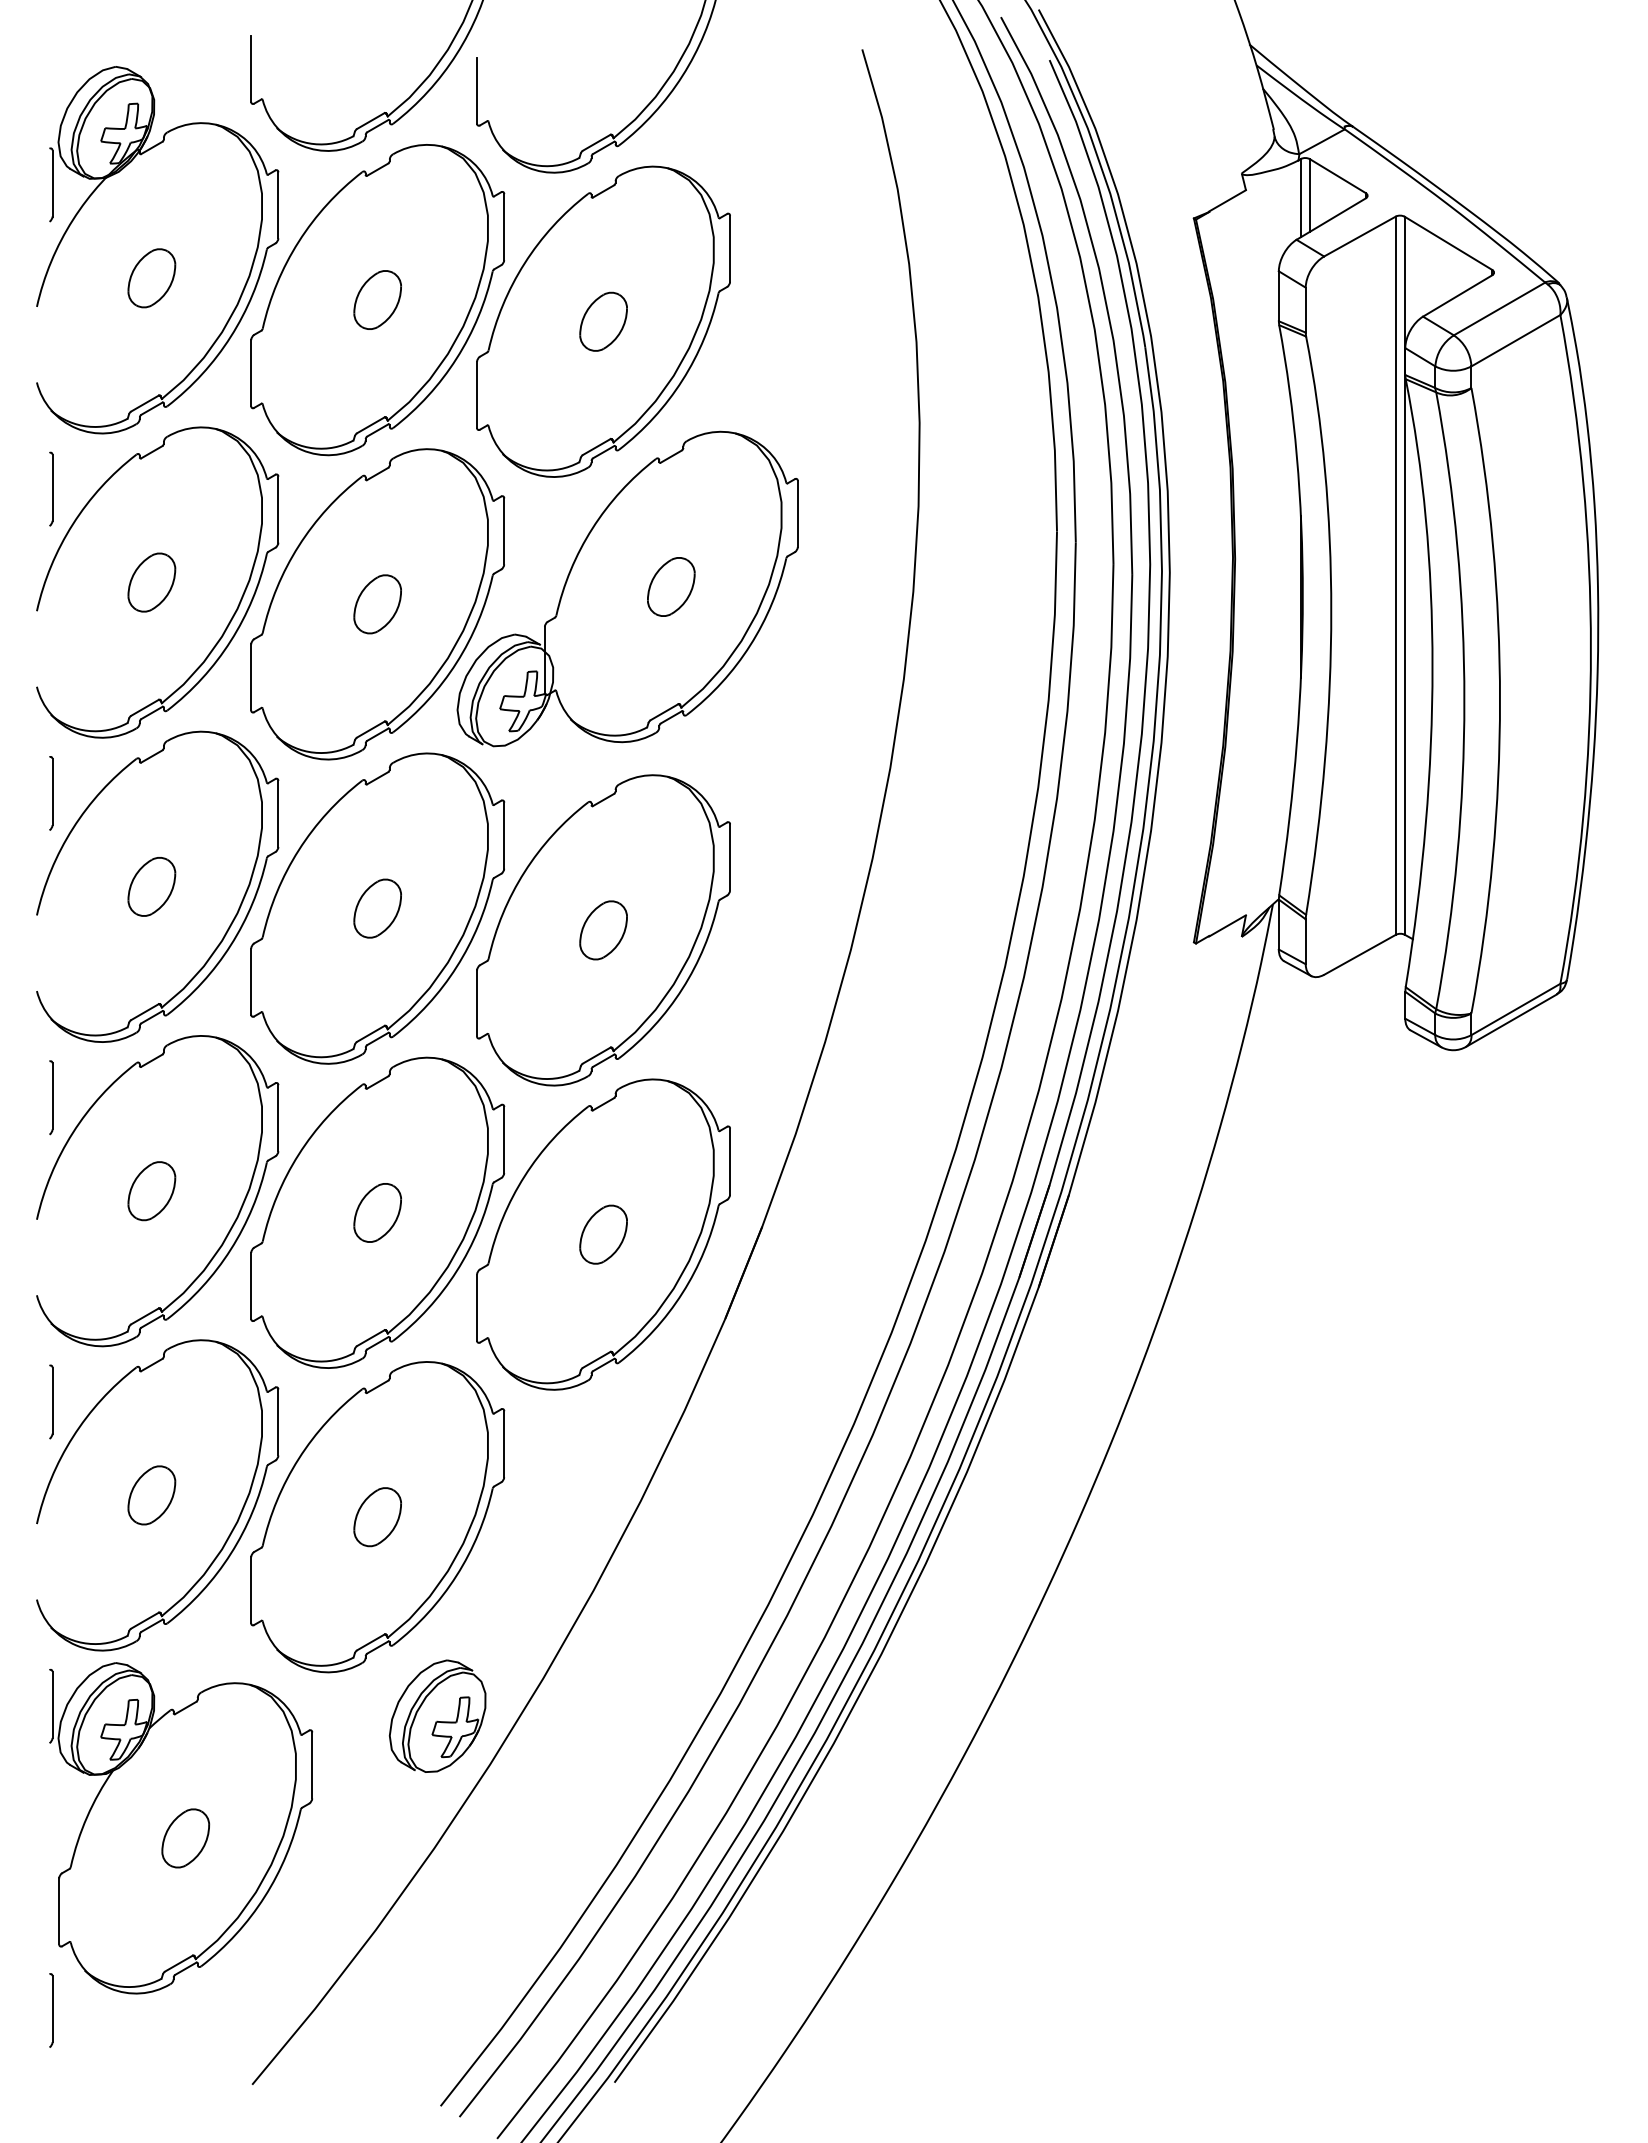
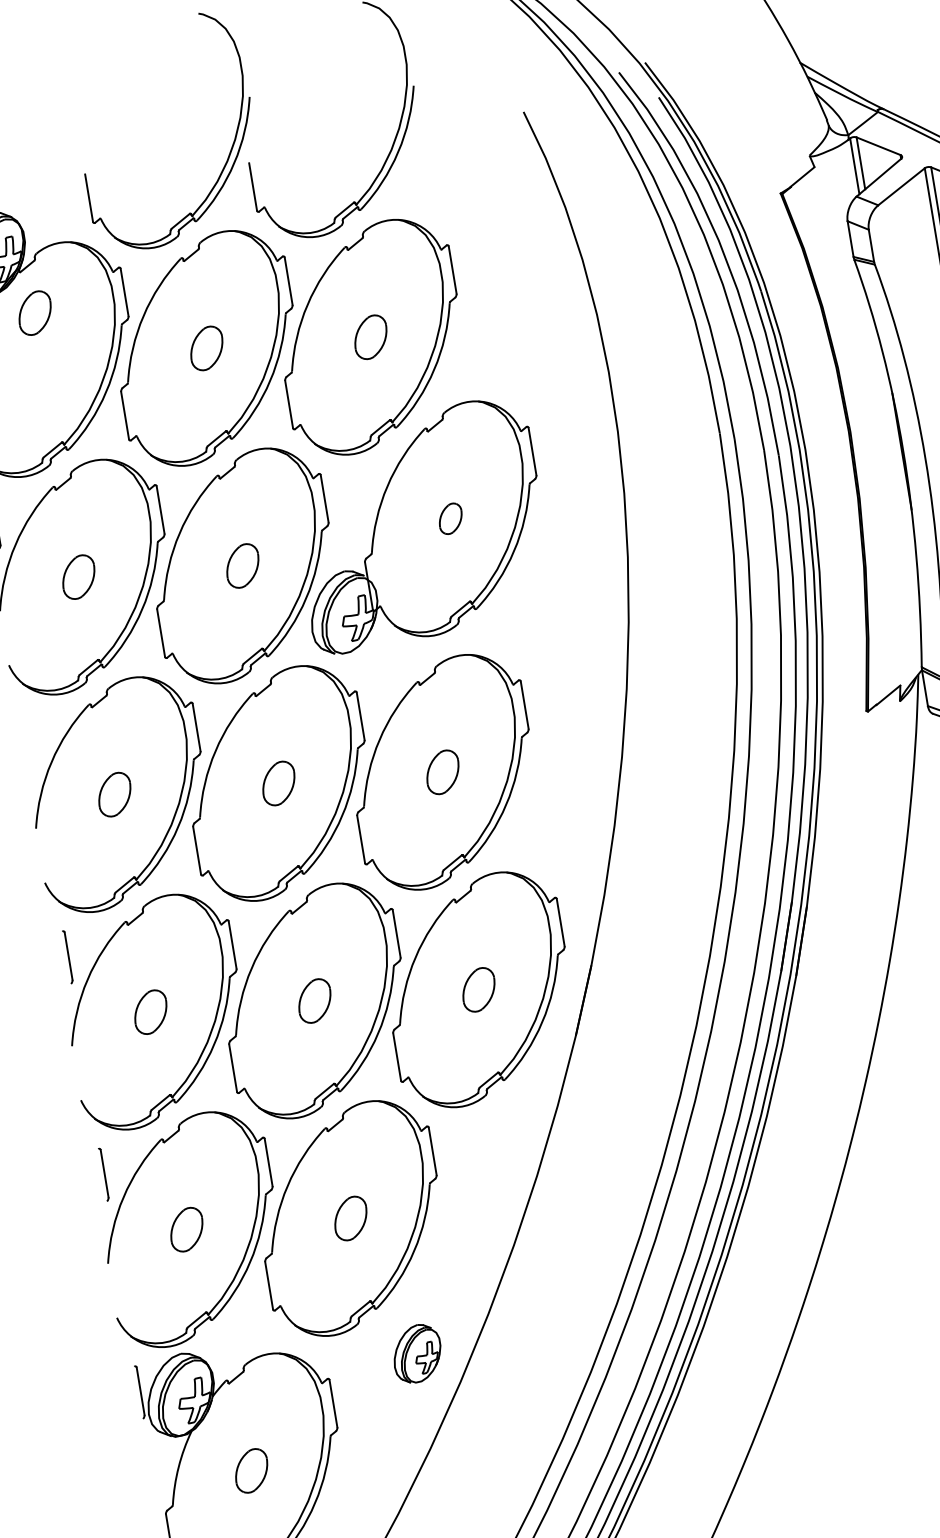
part: (151, 278) -> (34, 313), moved
part: (671, 586) -> (450, 518), size x0.7
part: (51, 793) -> (32, 739), removed
part: (437, 1715) -> (417, 1353), size x0.7

